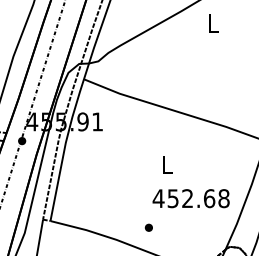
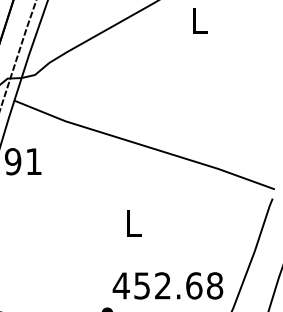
text: (190, 198) -> (166, 285), moved

